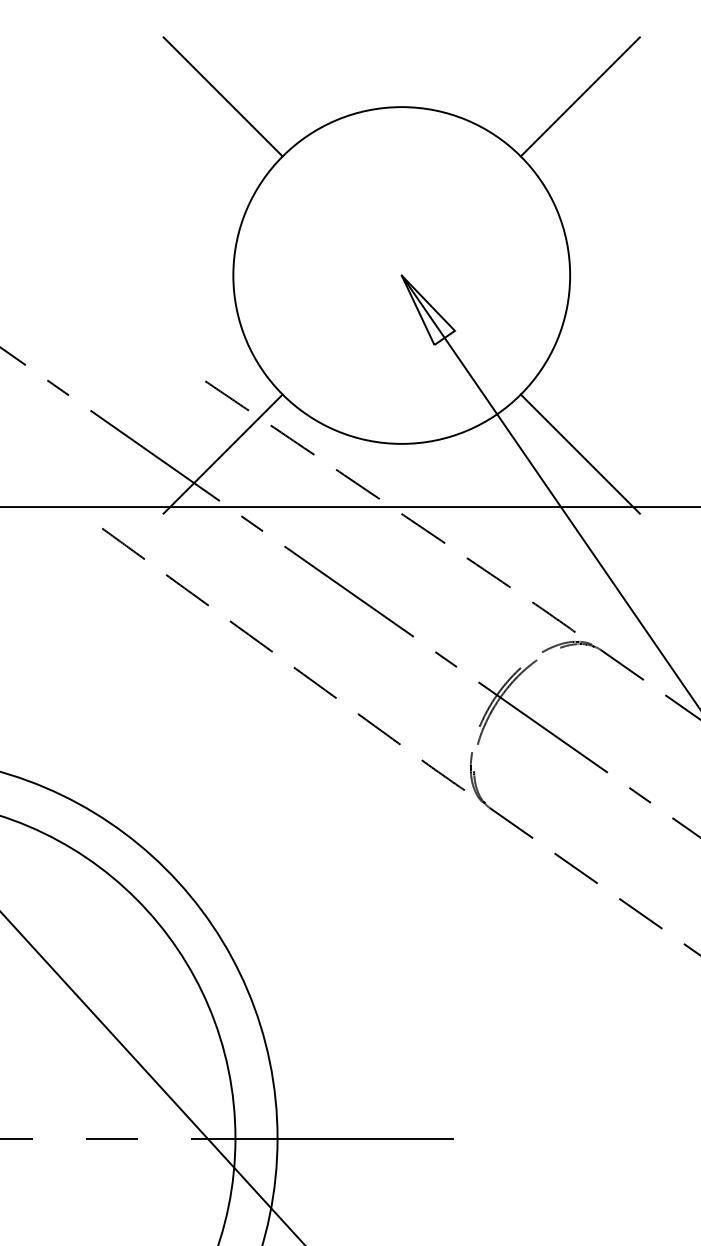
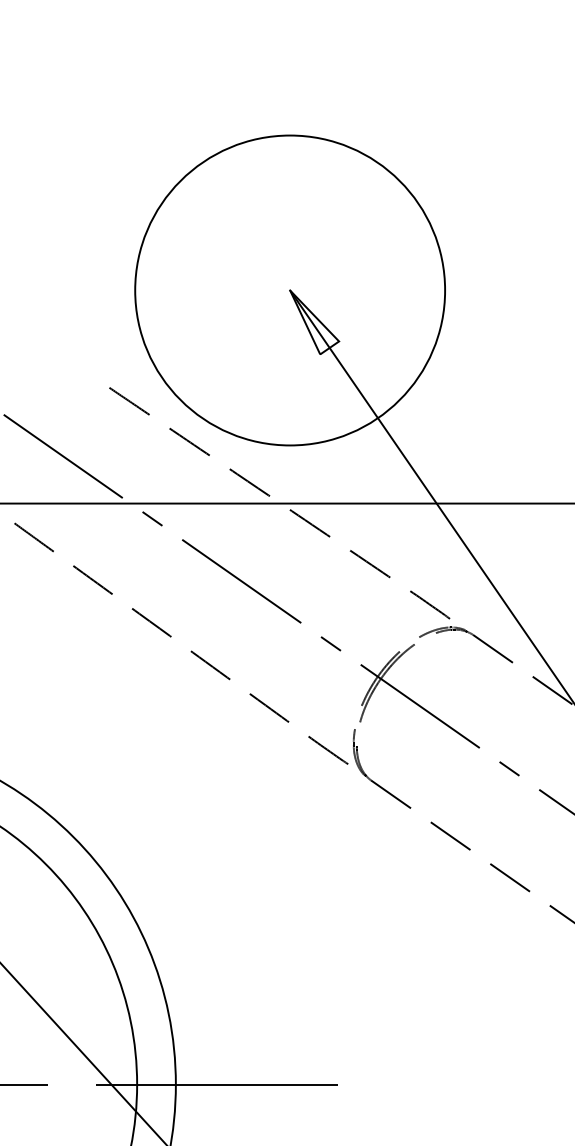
line: (222, 96) -> (125, 125), removed
line: (579, 96) -> (453, 125), removed
line: (222, 453) -> (125, 454), removed
line: (579, 453) -> (453, 454), removed

